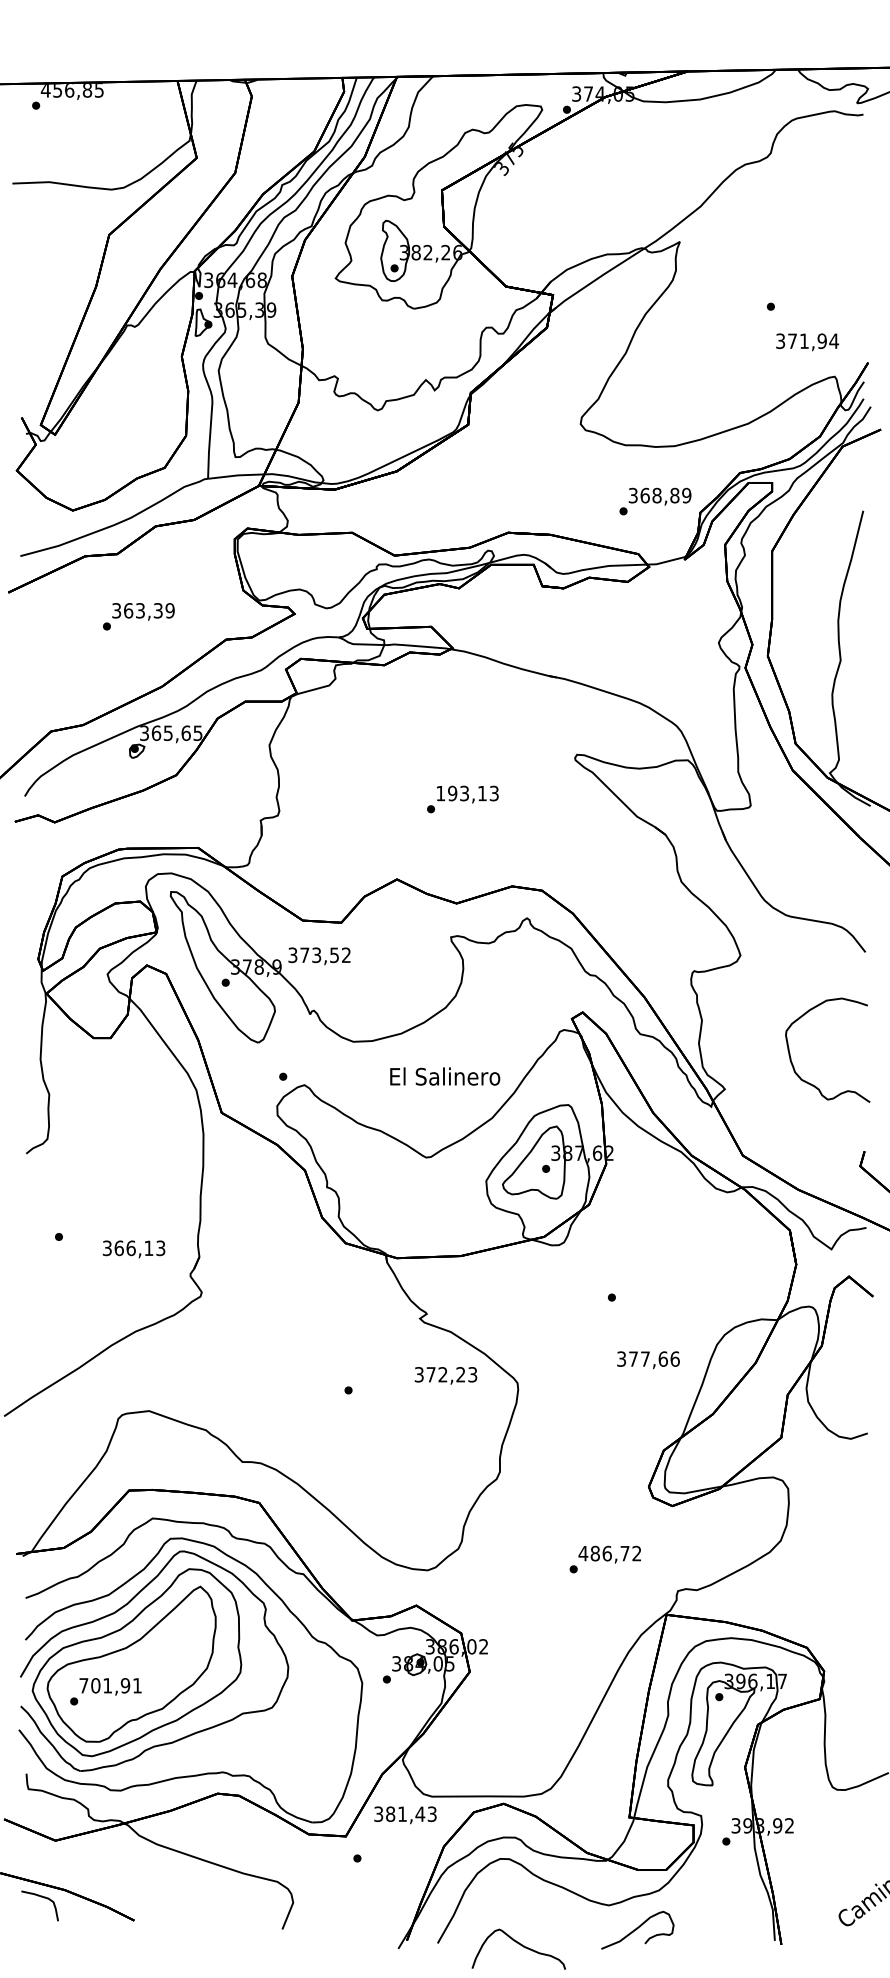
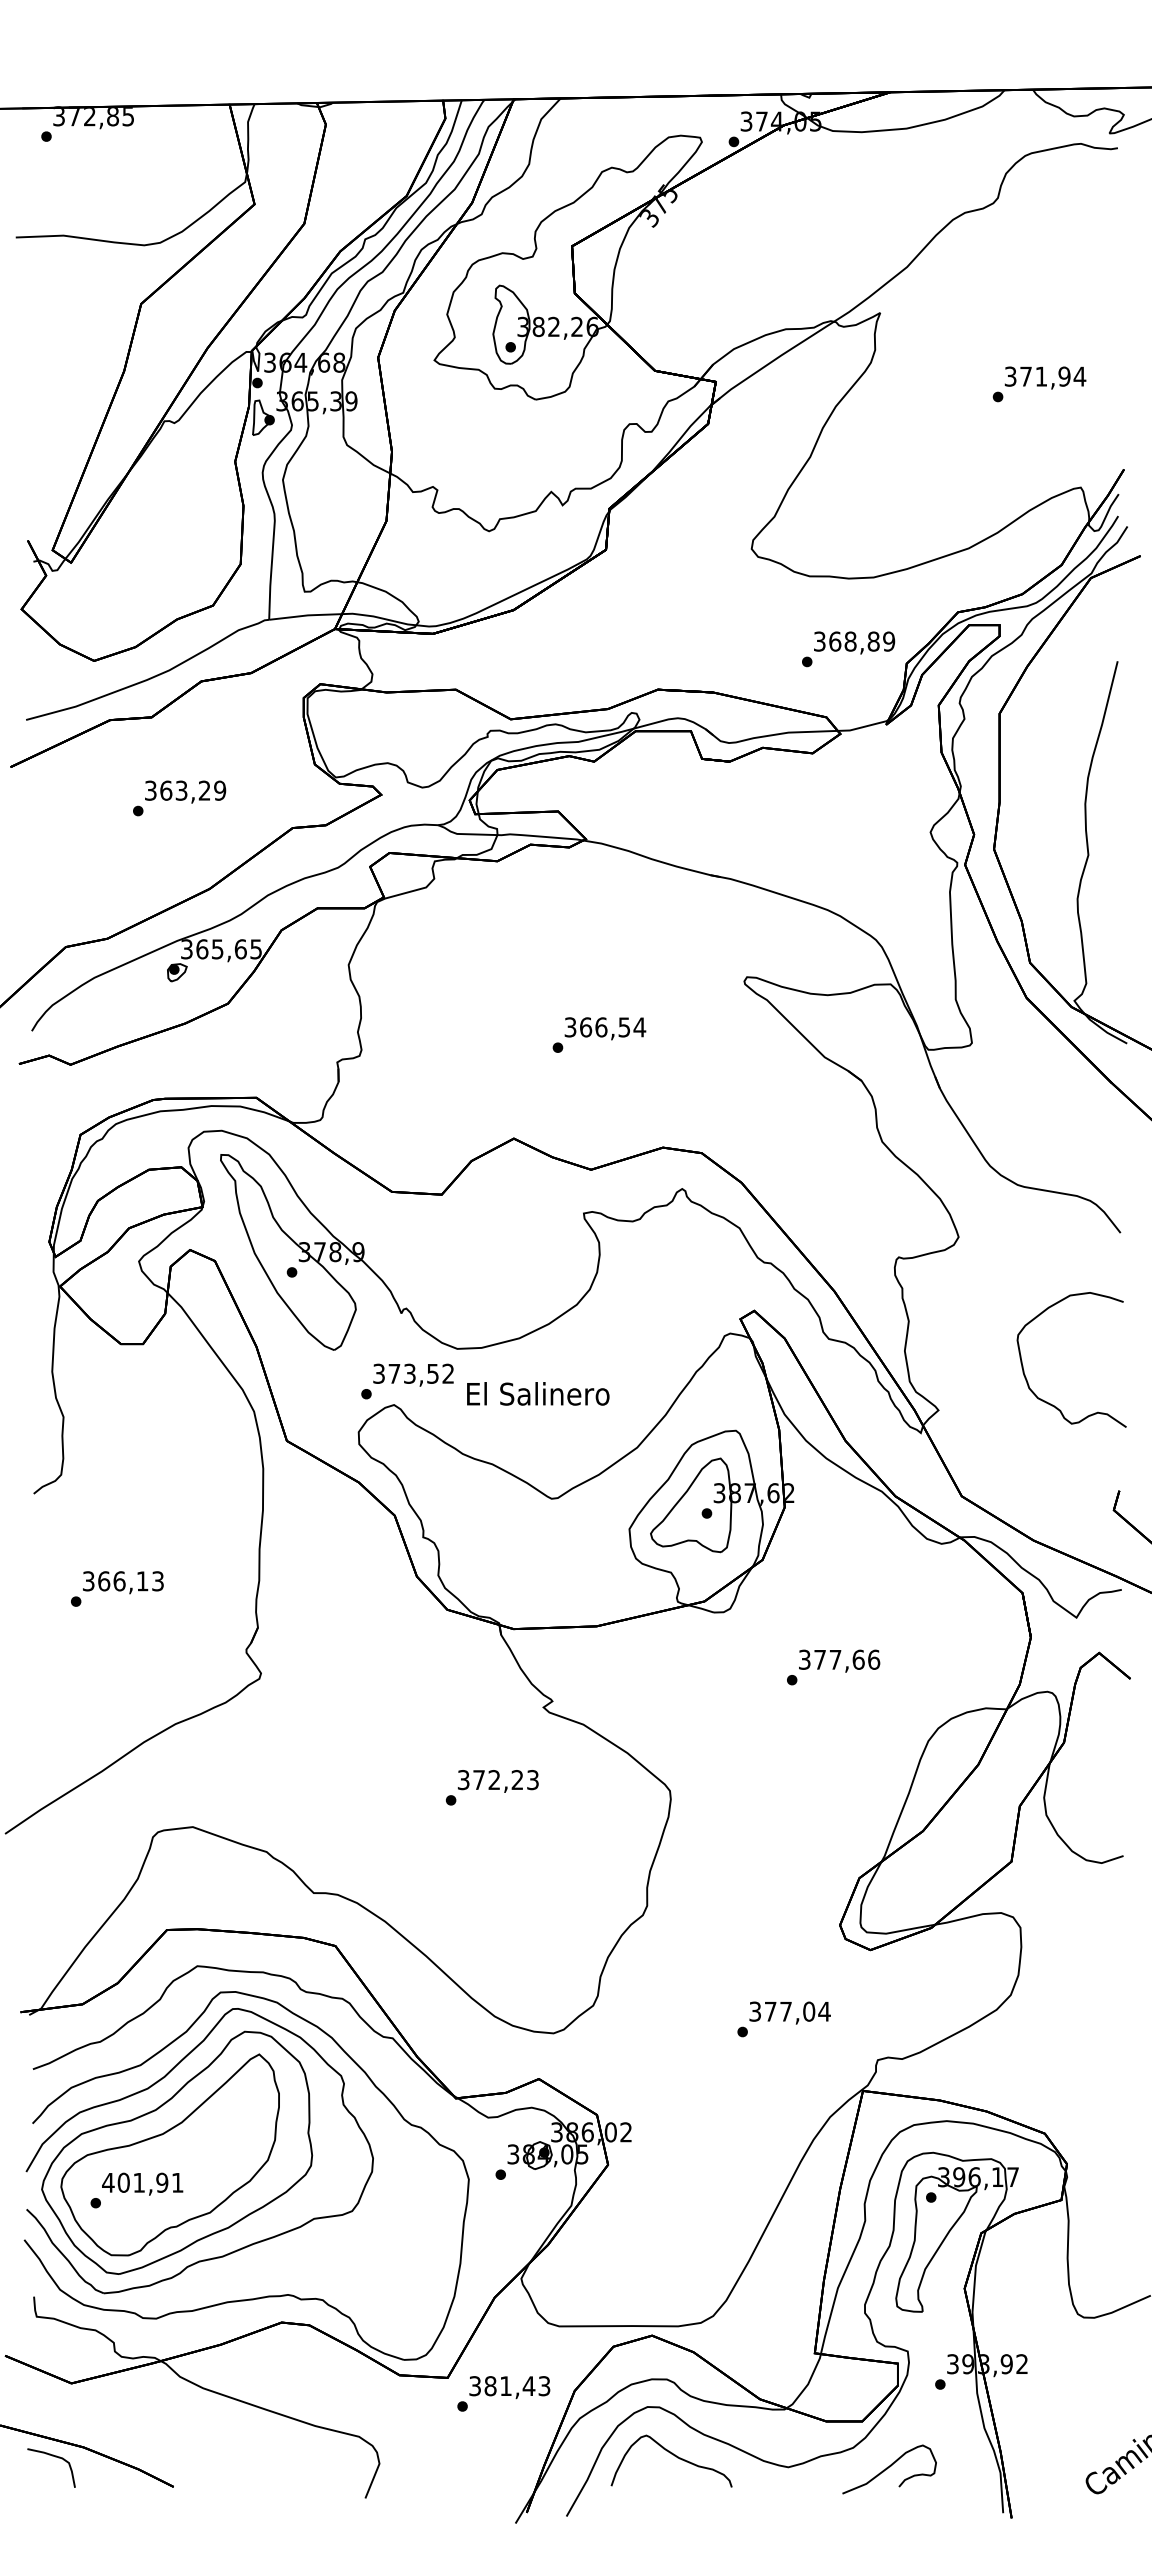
text: (57, 90) -> (74, 116), 456,85 -> 372,85
text: (807, 341) -> (1045, 377), moved
text: (158, 610) -> (204, 790), 363,39 -> 363,29
text: (467, 793) -> (605, 1027), 193,13 -> 366,54
text: (319, 955) -> (413, 1374), moved
text: (445, 1076) -> (538, 1393), moved
text: (134, 1249) -> (123, 1582), moved
text: (648, 1359) -> (839, 1660), moved
text: (446, 1375) -> (498, 1781), moved
text: (609, 1553) -> (789, 2011), 486,72 -> 377,04
text: (83, 1685) -> (108, 2182), 701,91 -> 401,91
text: (405, 1815) -> (509, 2387), moved
curve: (636, 1929) -> (888, 2468), moved
curve: (521, 1945) -> (674, 2456), moved

